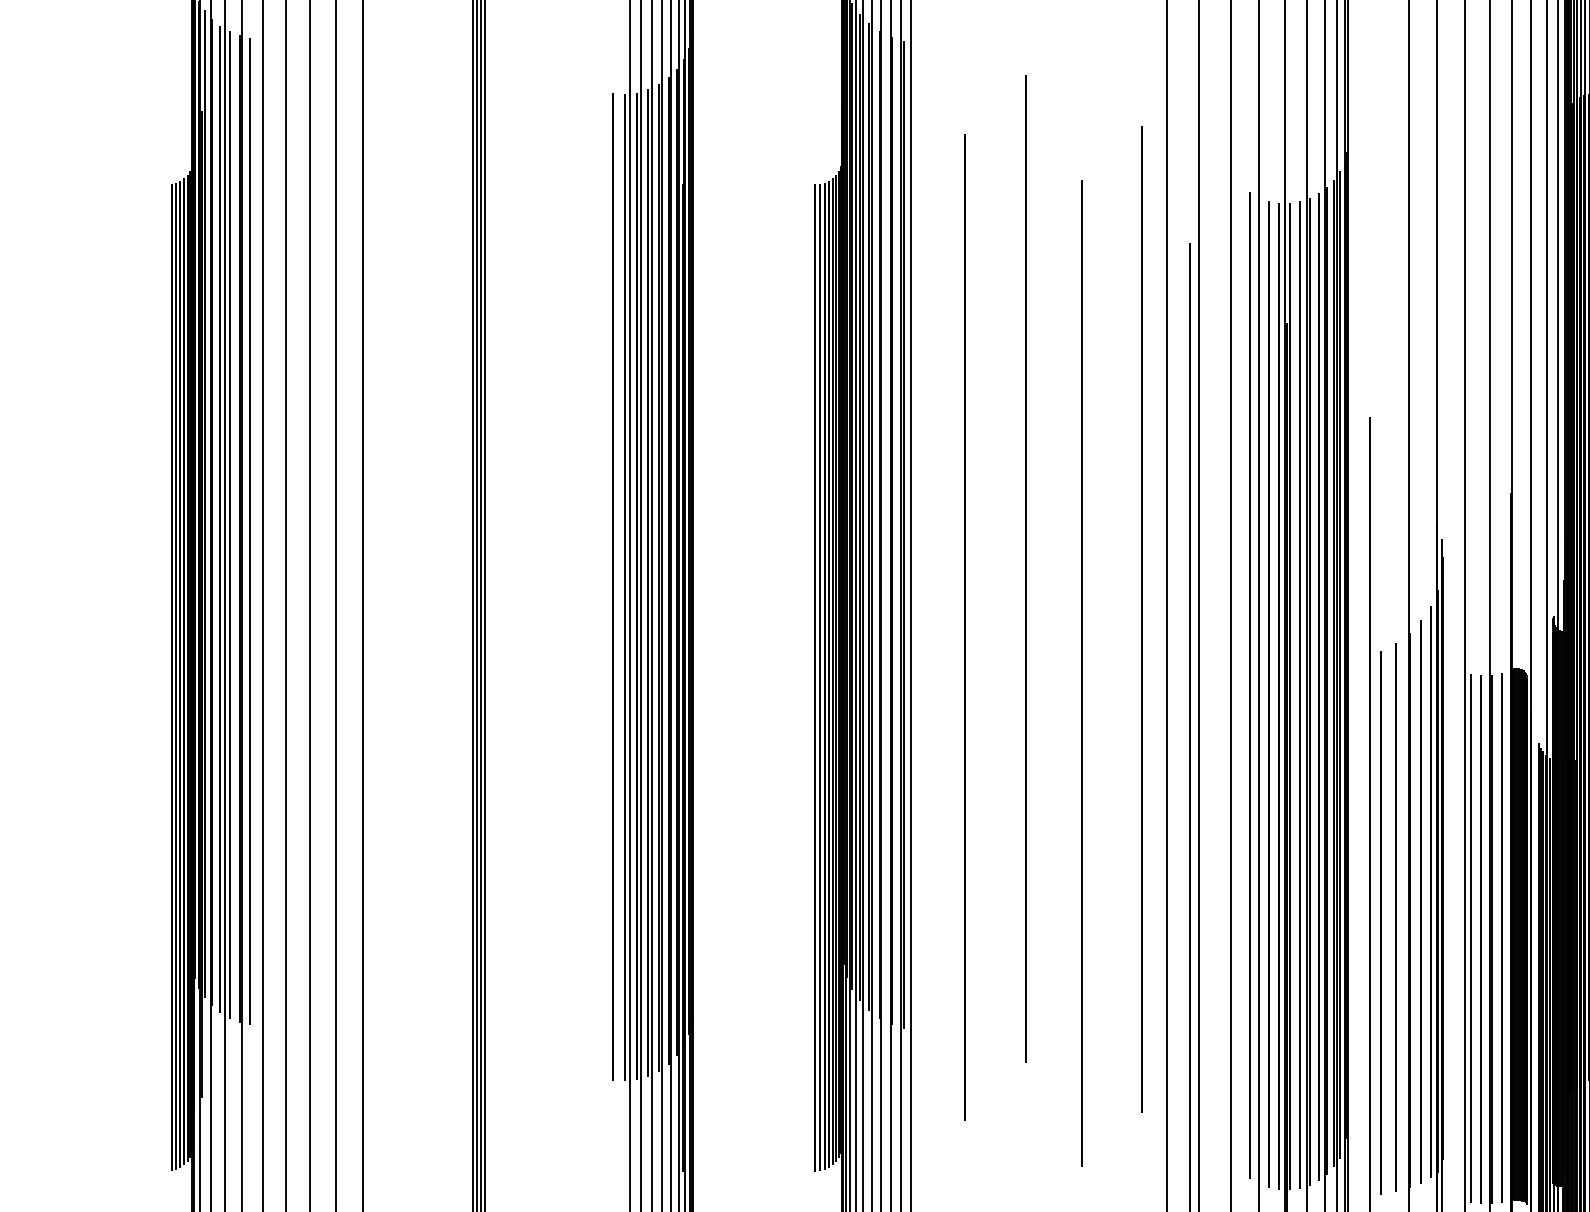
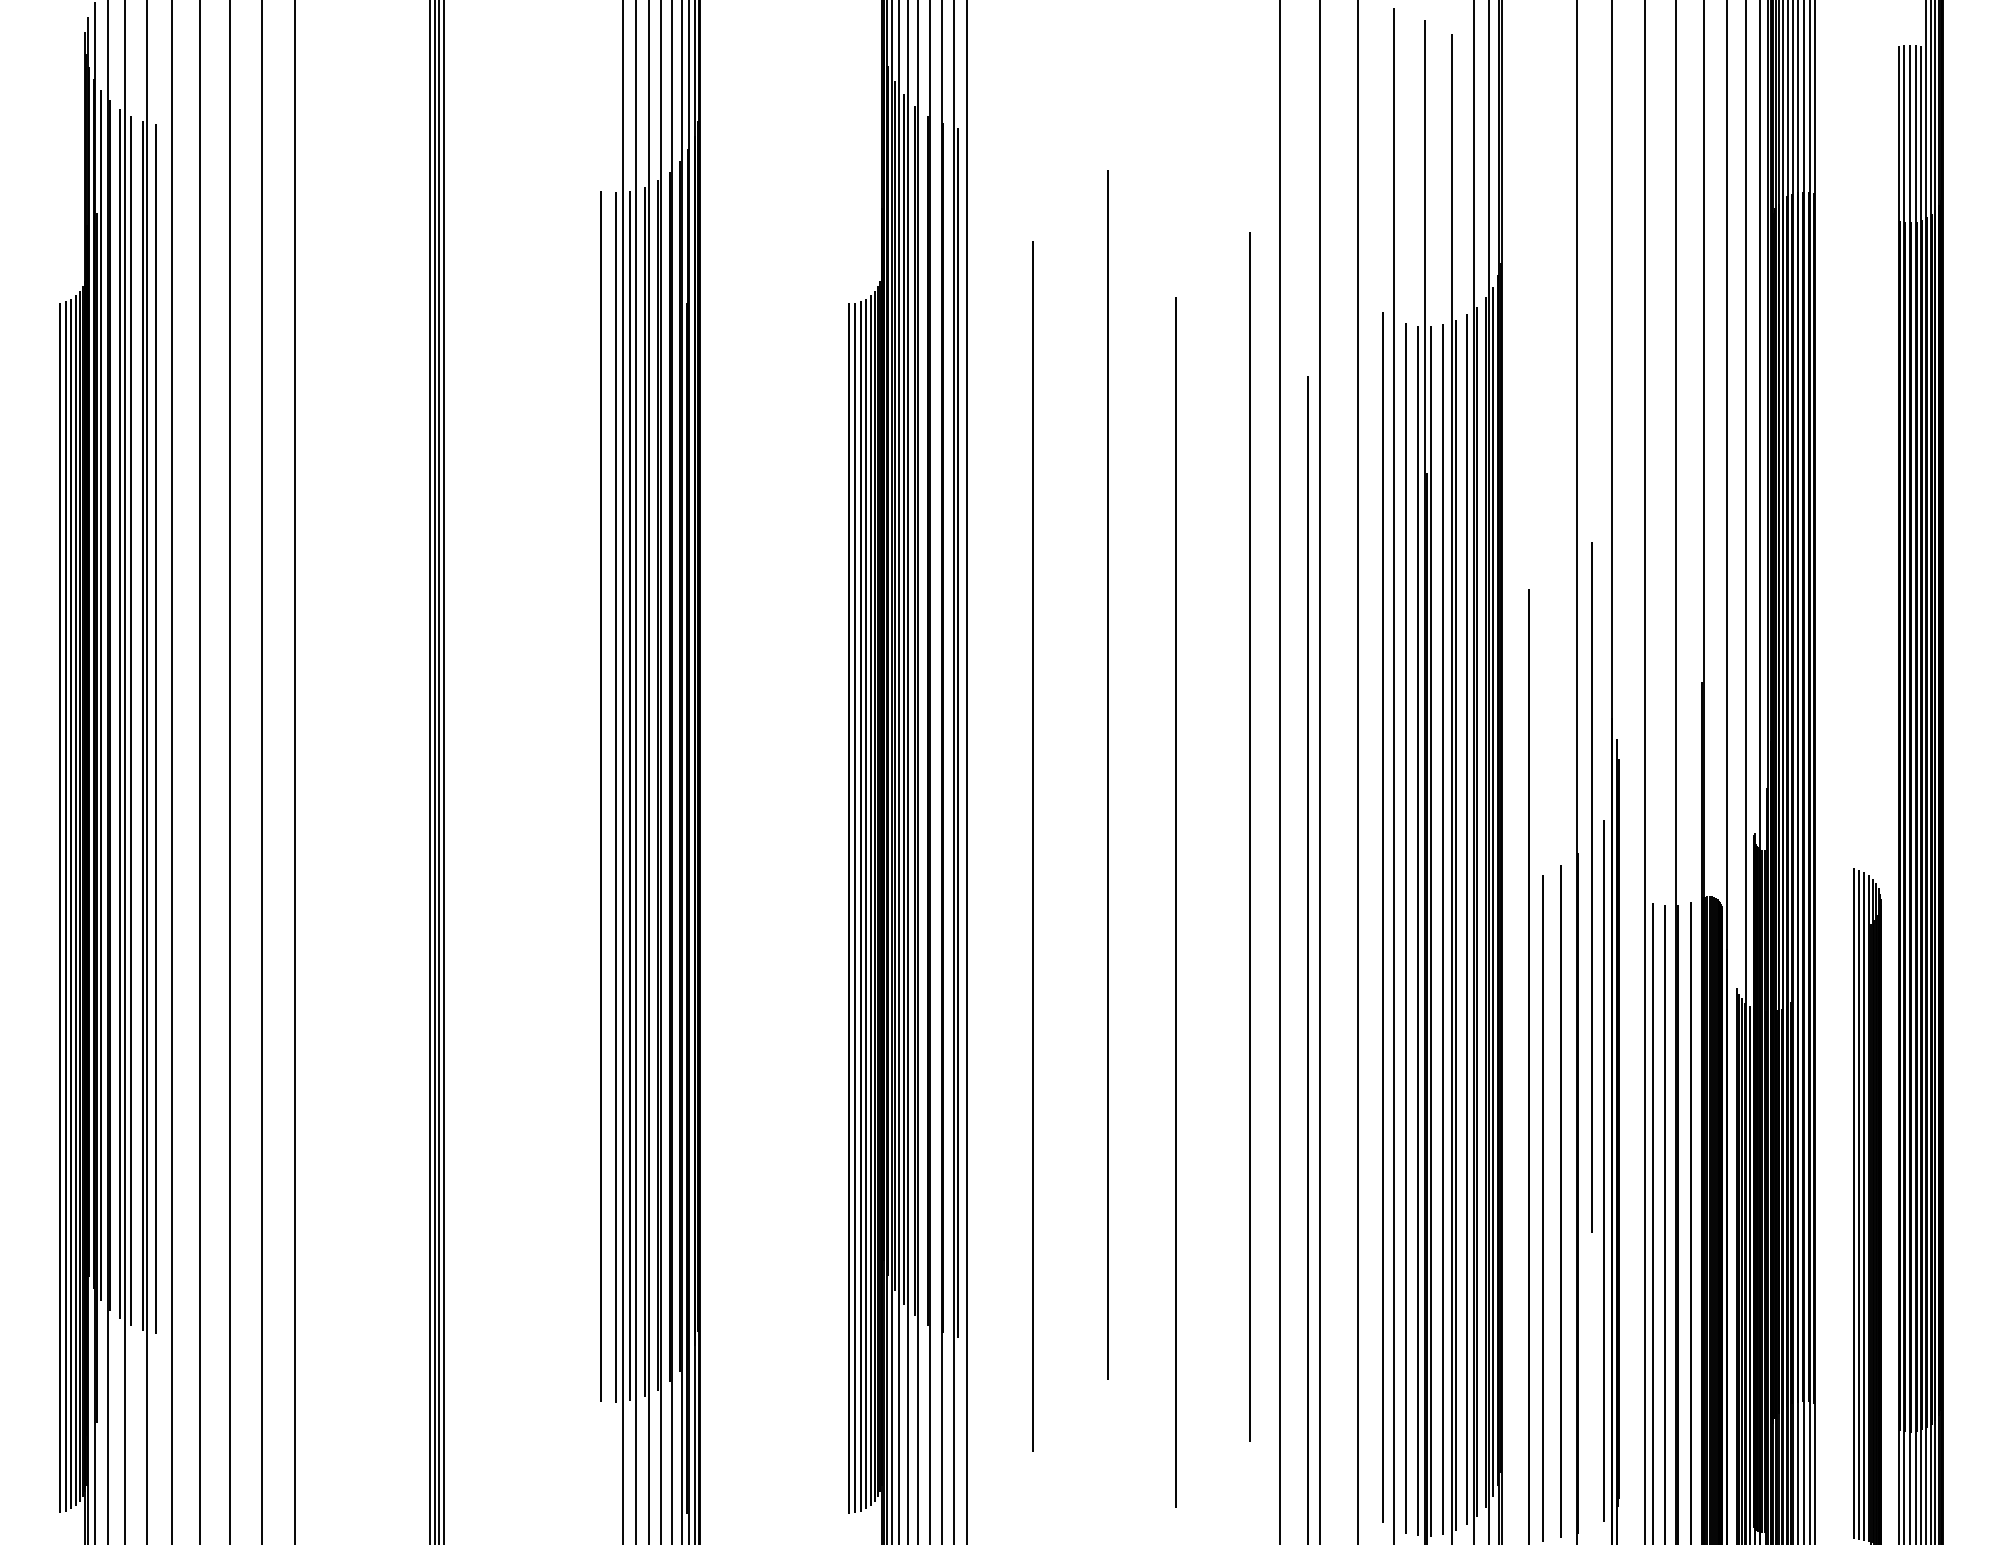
line: (1420, 901) -> (1591, 887), moved

